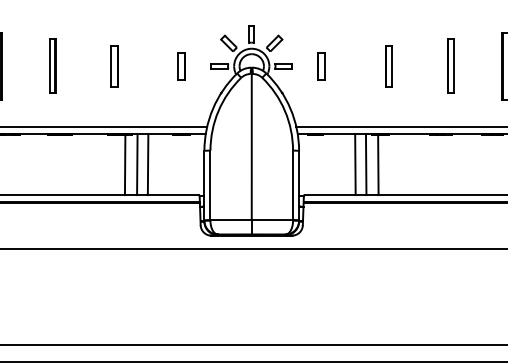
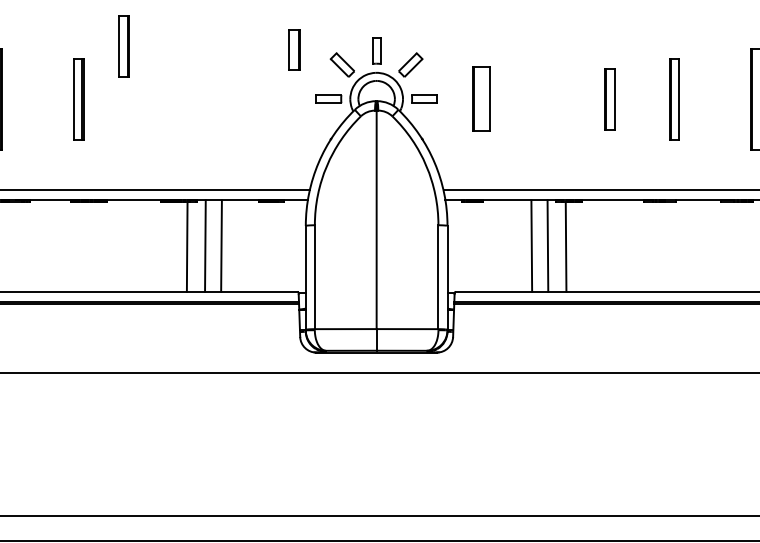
part: (114, 66) -> (123, 47), moved
part: (181, 66) -> (293, 50), moved
part: (321, 66) -> (481, 99), size x1.6
part: (388, 66) -> (609, 99), moved

